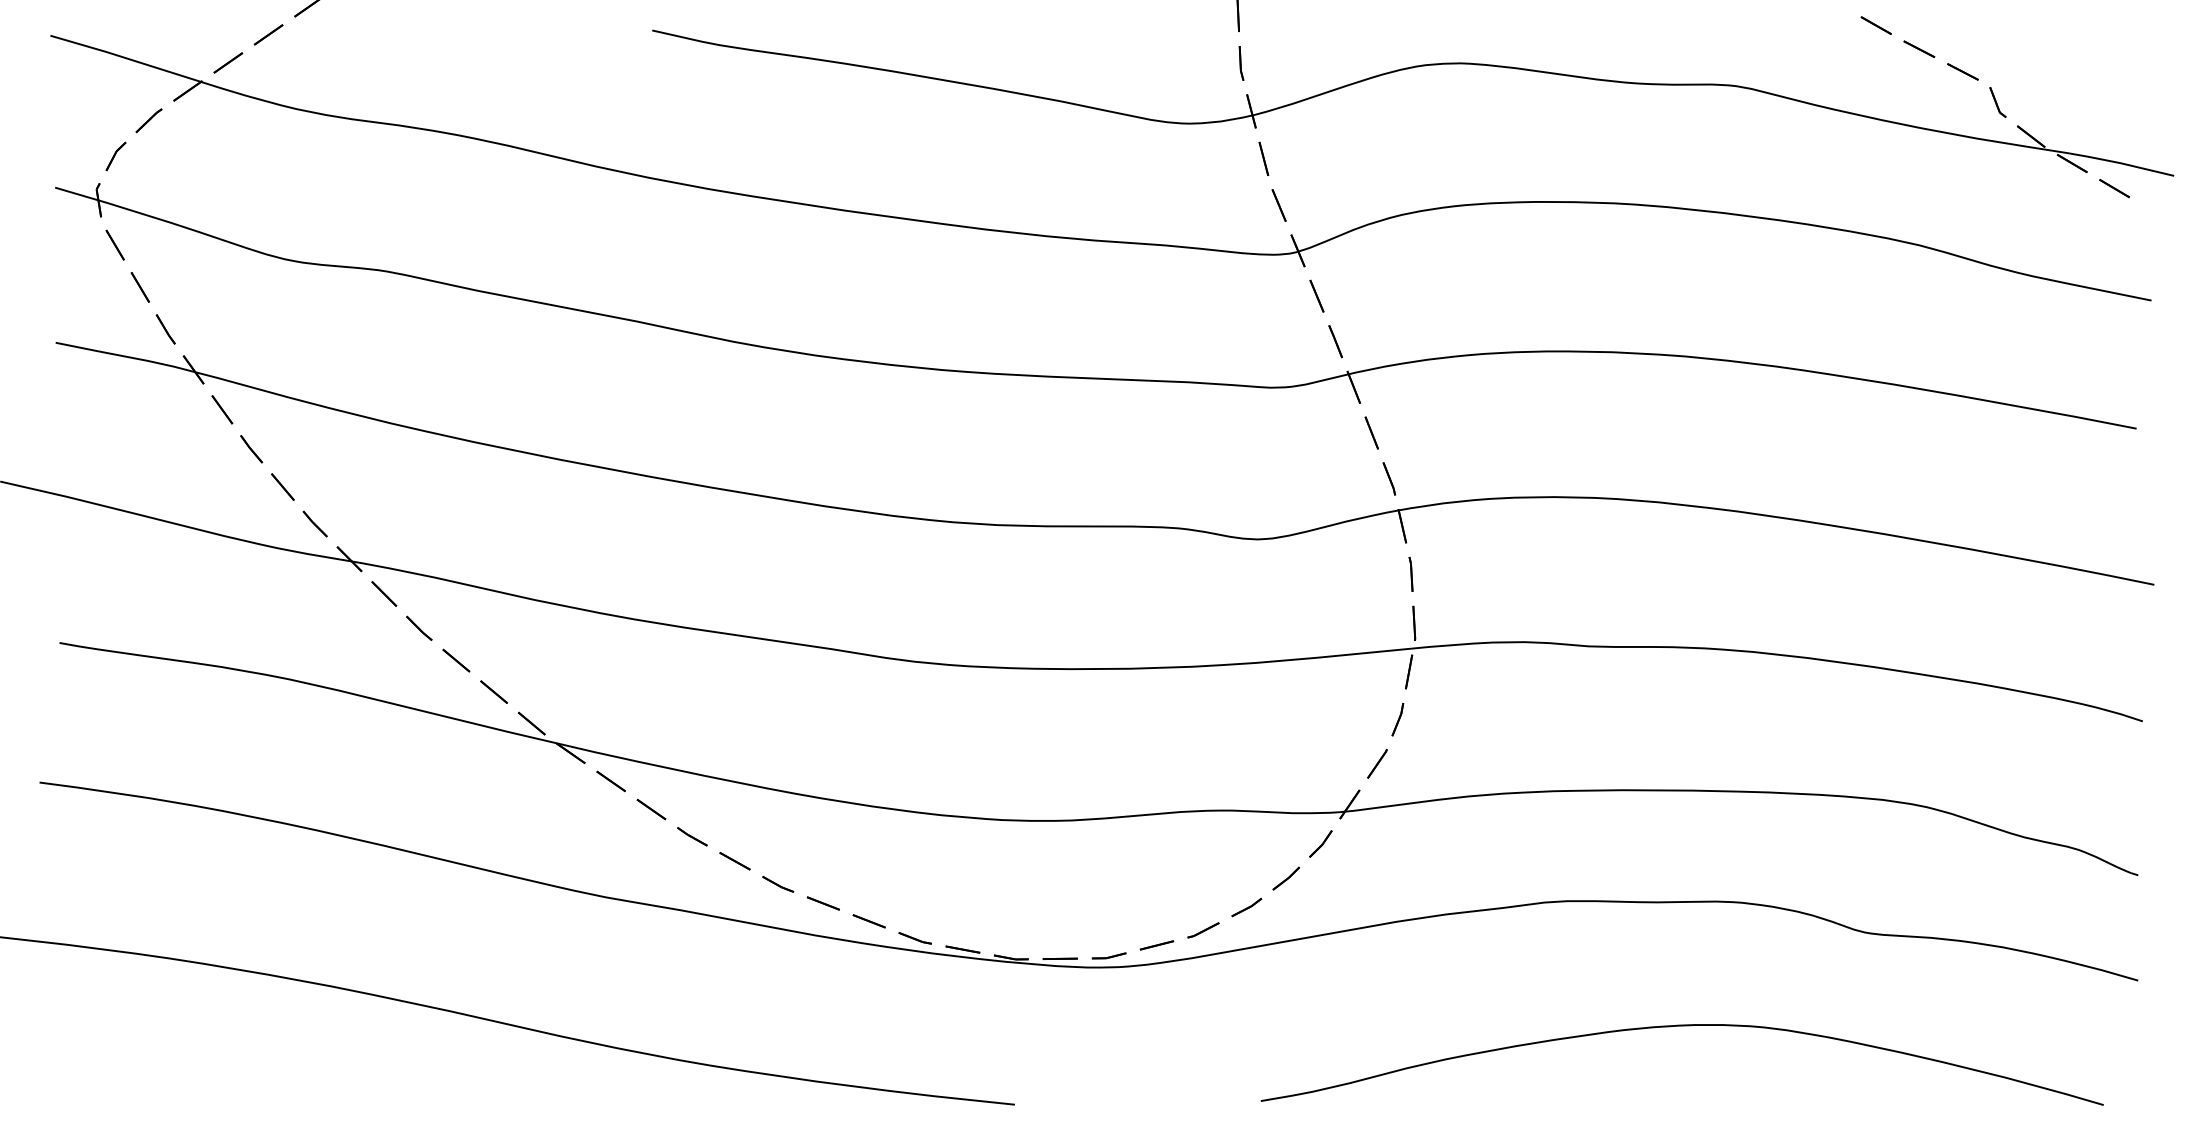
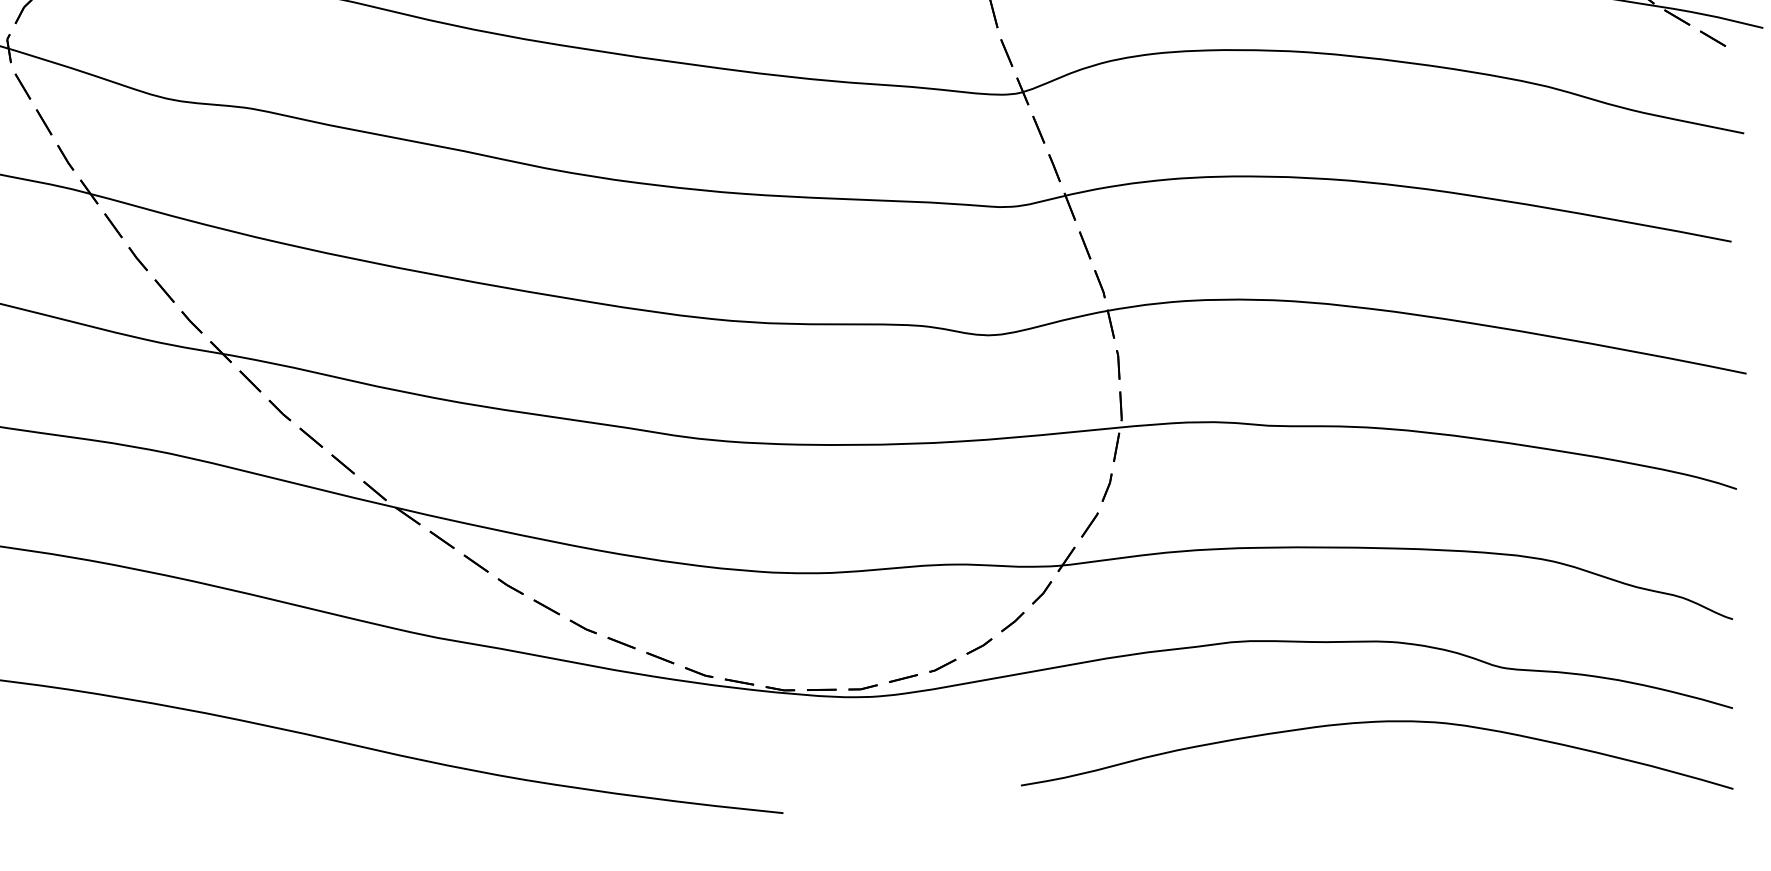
curve: (1681, 1026) -> (1376, 722), moved

